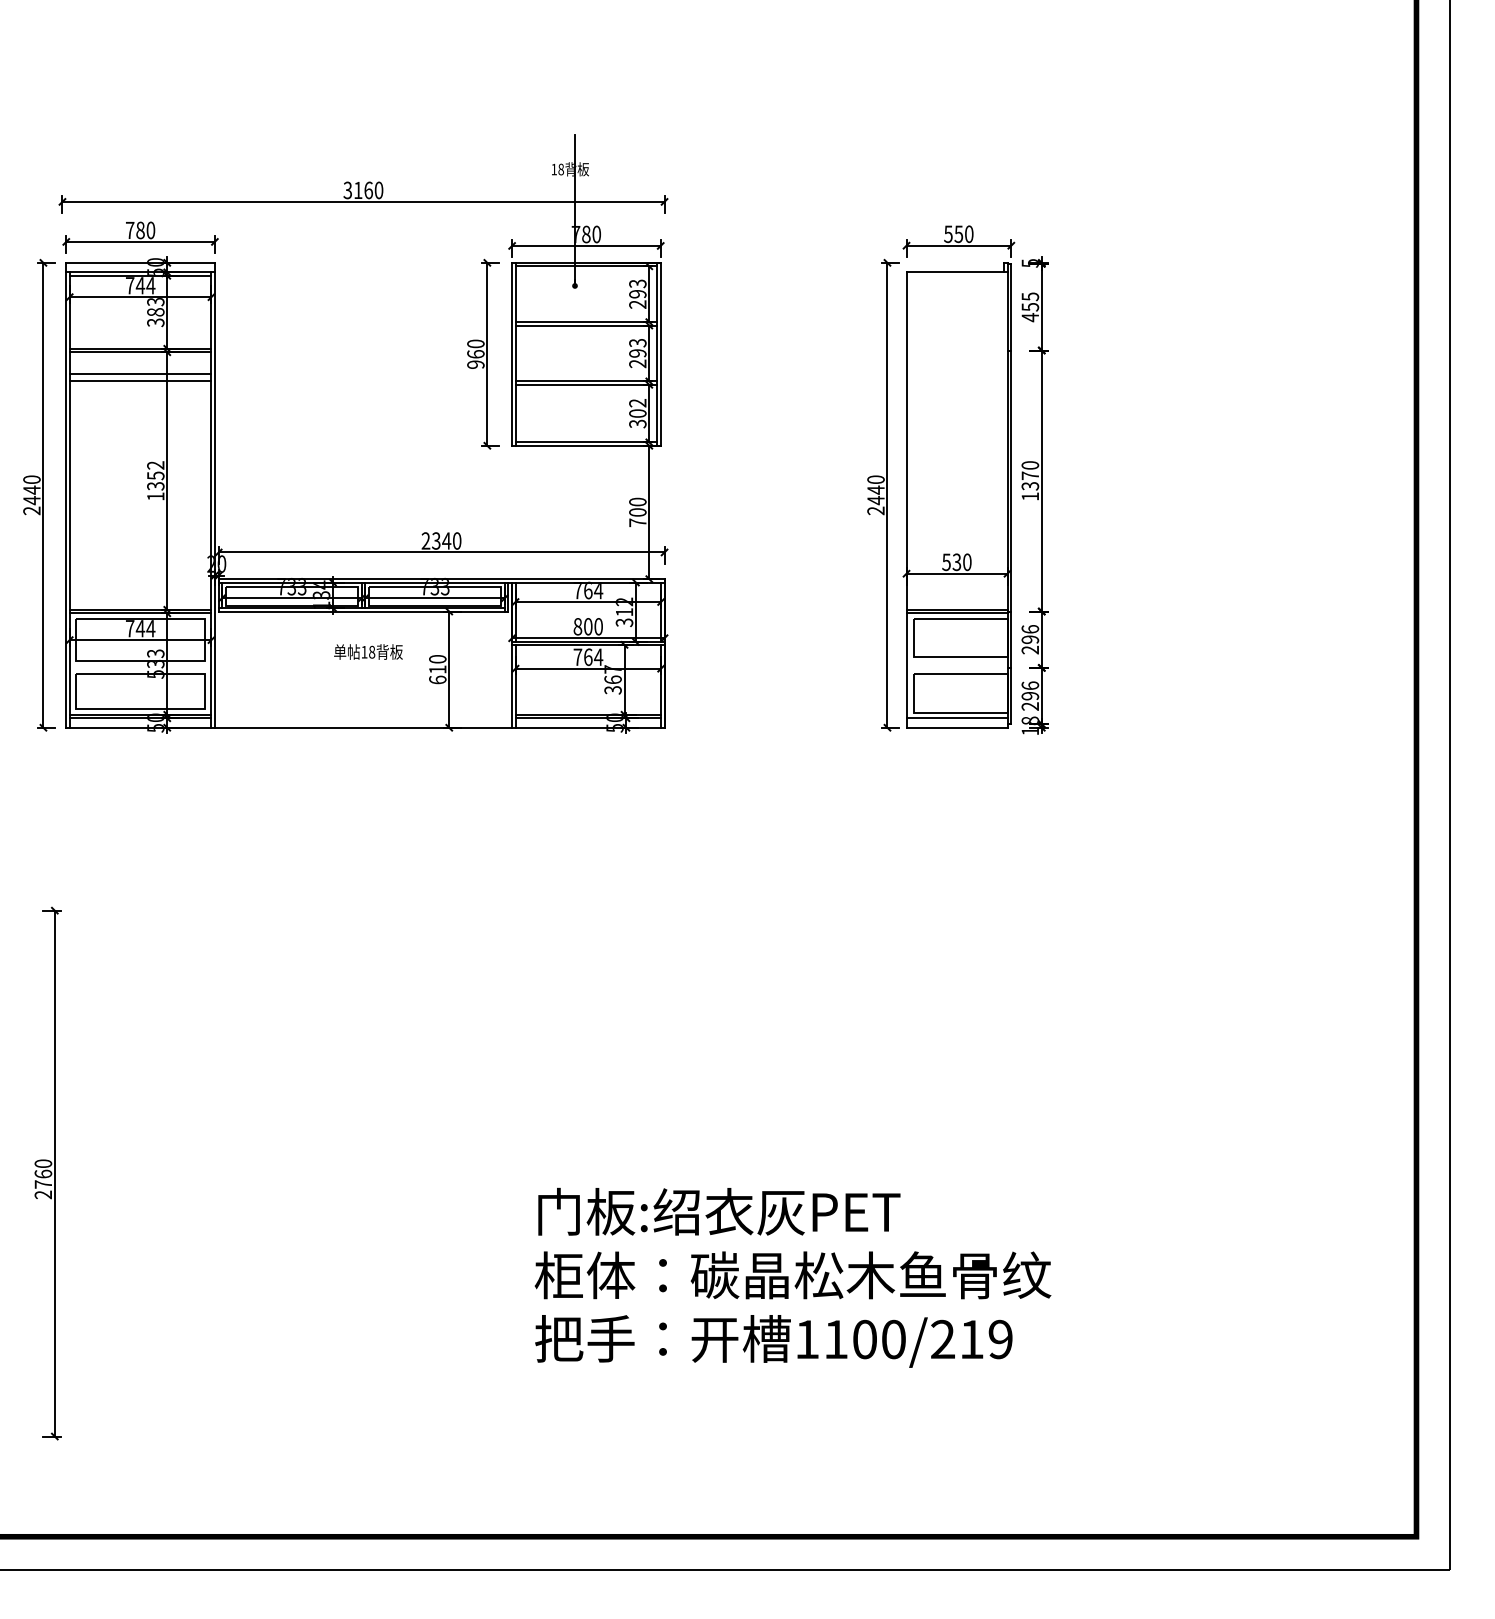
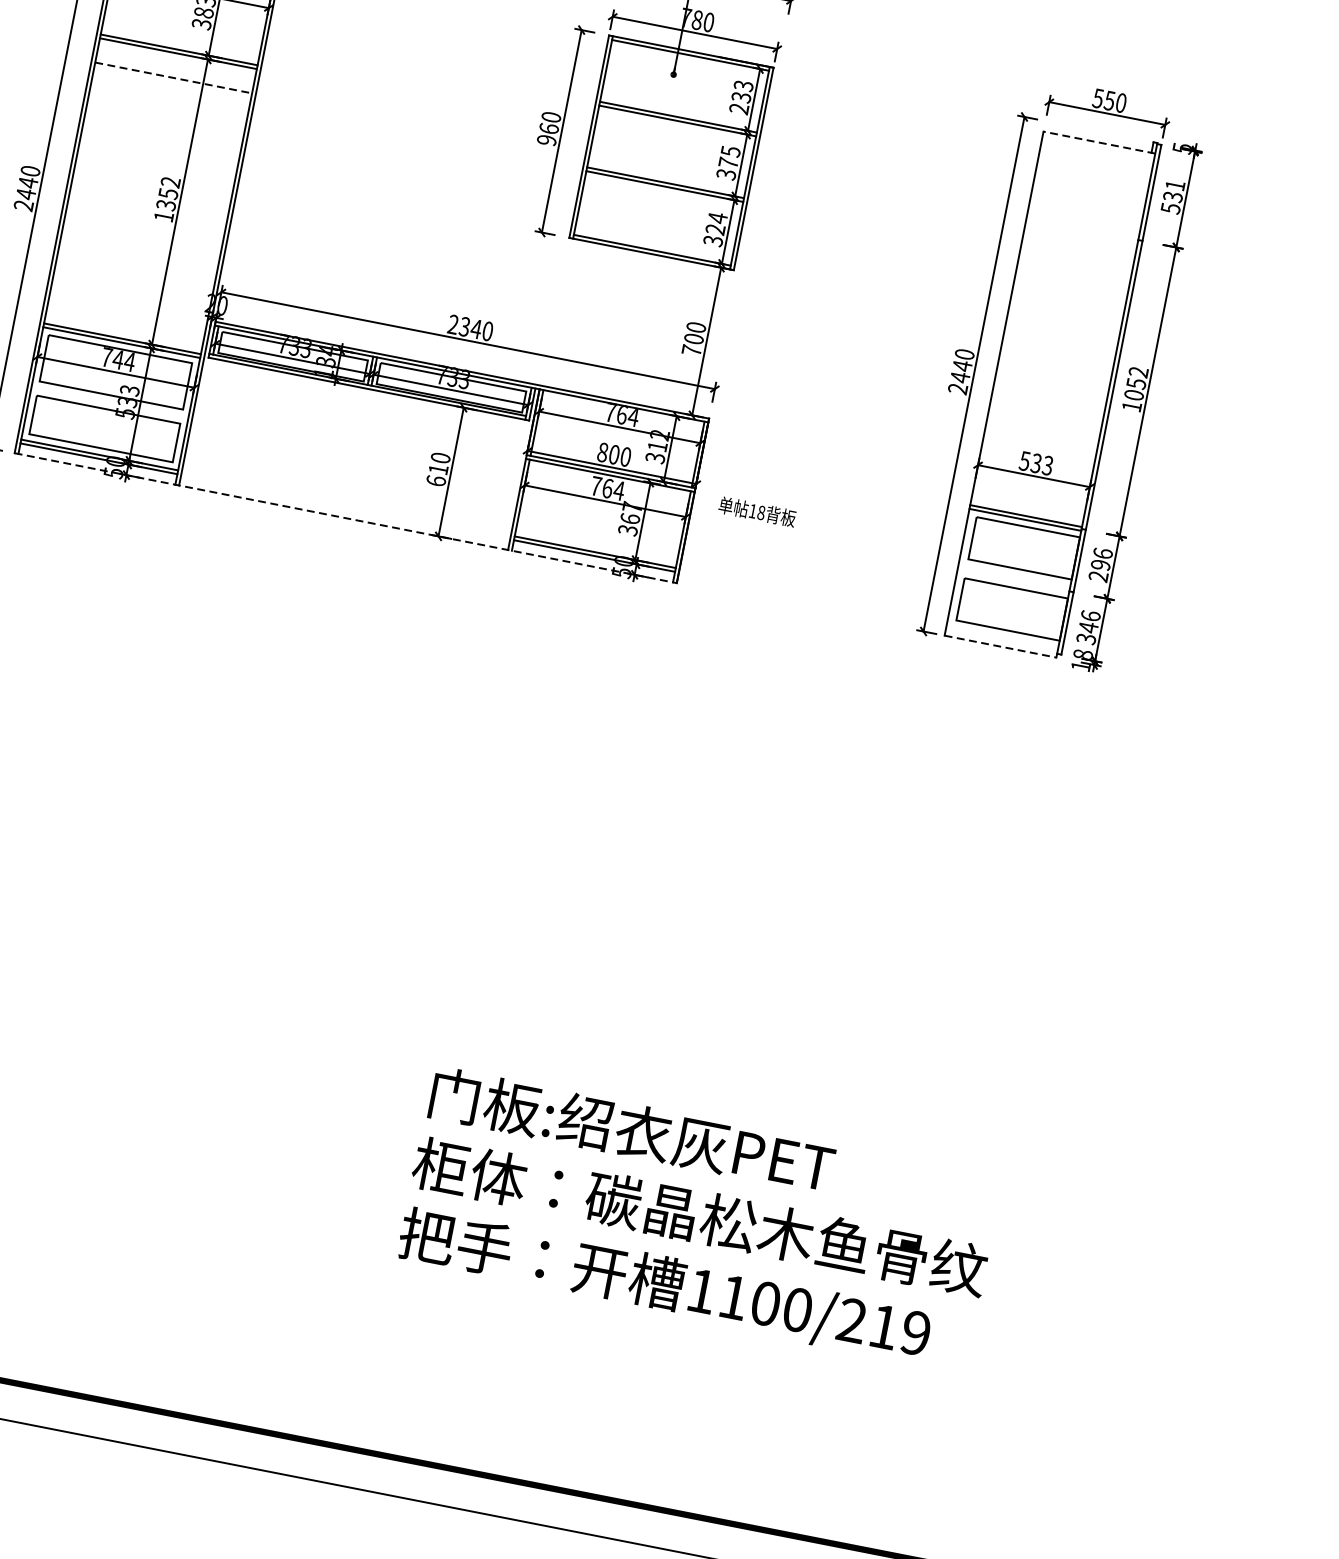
line: (956, 272) -> (1098, 142), solid -> dashed
text: (637, 294) -> (740, 97), 293 -> 233
text: (1030, 307) -> (1173, 197), 455 -> 531
text: (637, 353) -> (728, 163), 293 -> 375
line: (140, 374) -> (173, 78), solid -> dashed
line: (140, 381) -> (172, 86), removed
text: (637, 407) -> (716, 222), 302 -> 324
text: (1030, 475) -> (1136, 383), 1370 -> 1052
text: (967, 561) -> (1048, 464), 530 -> 533
text: (368, 651) -> (757, 511), moved
text: (1030, 700) -> (1087, 632), 296 -> 346
line: (956, 718) -> (1001, 636), removed
line: (365, 727) -> (345, 517), solid -> dashed
line: (957, 727) -> (1001, 646), solid -> dashed

